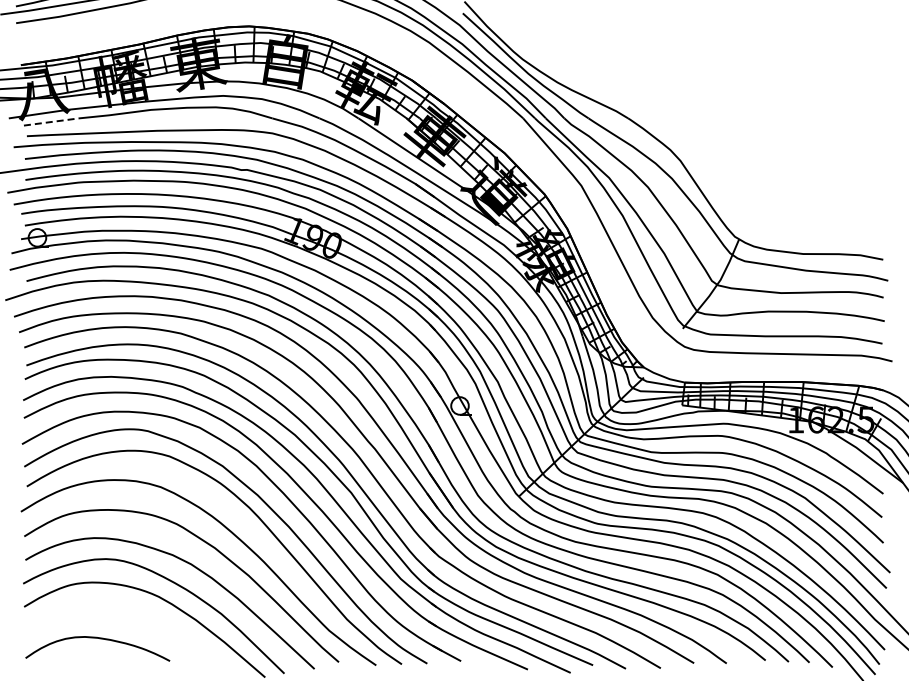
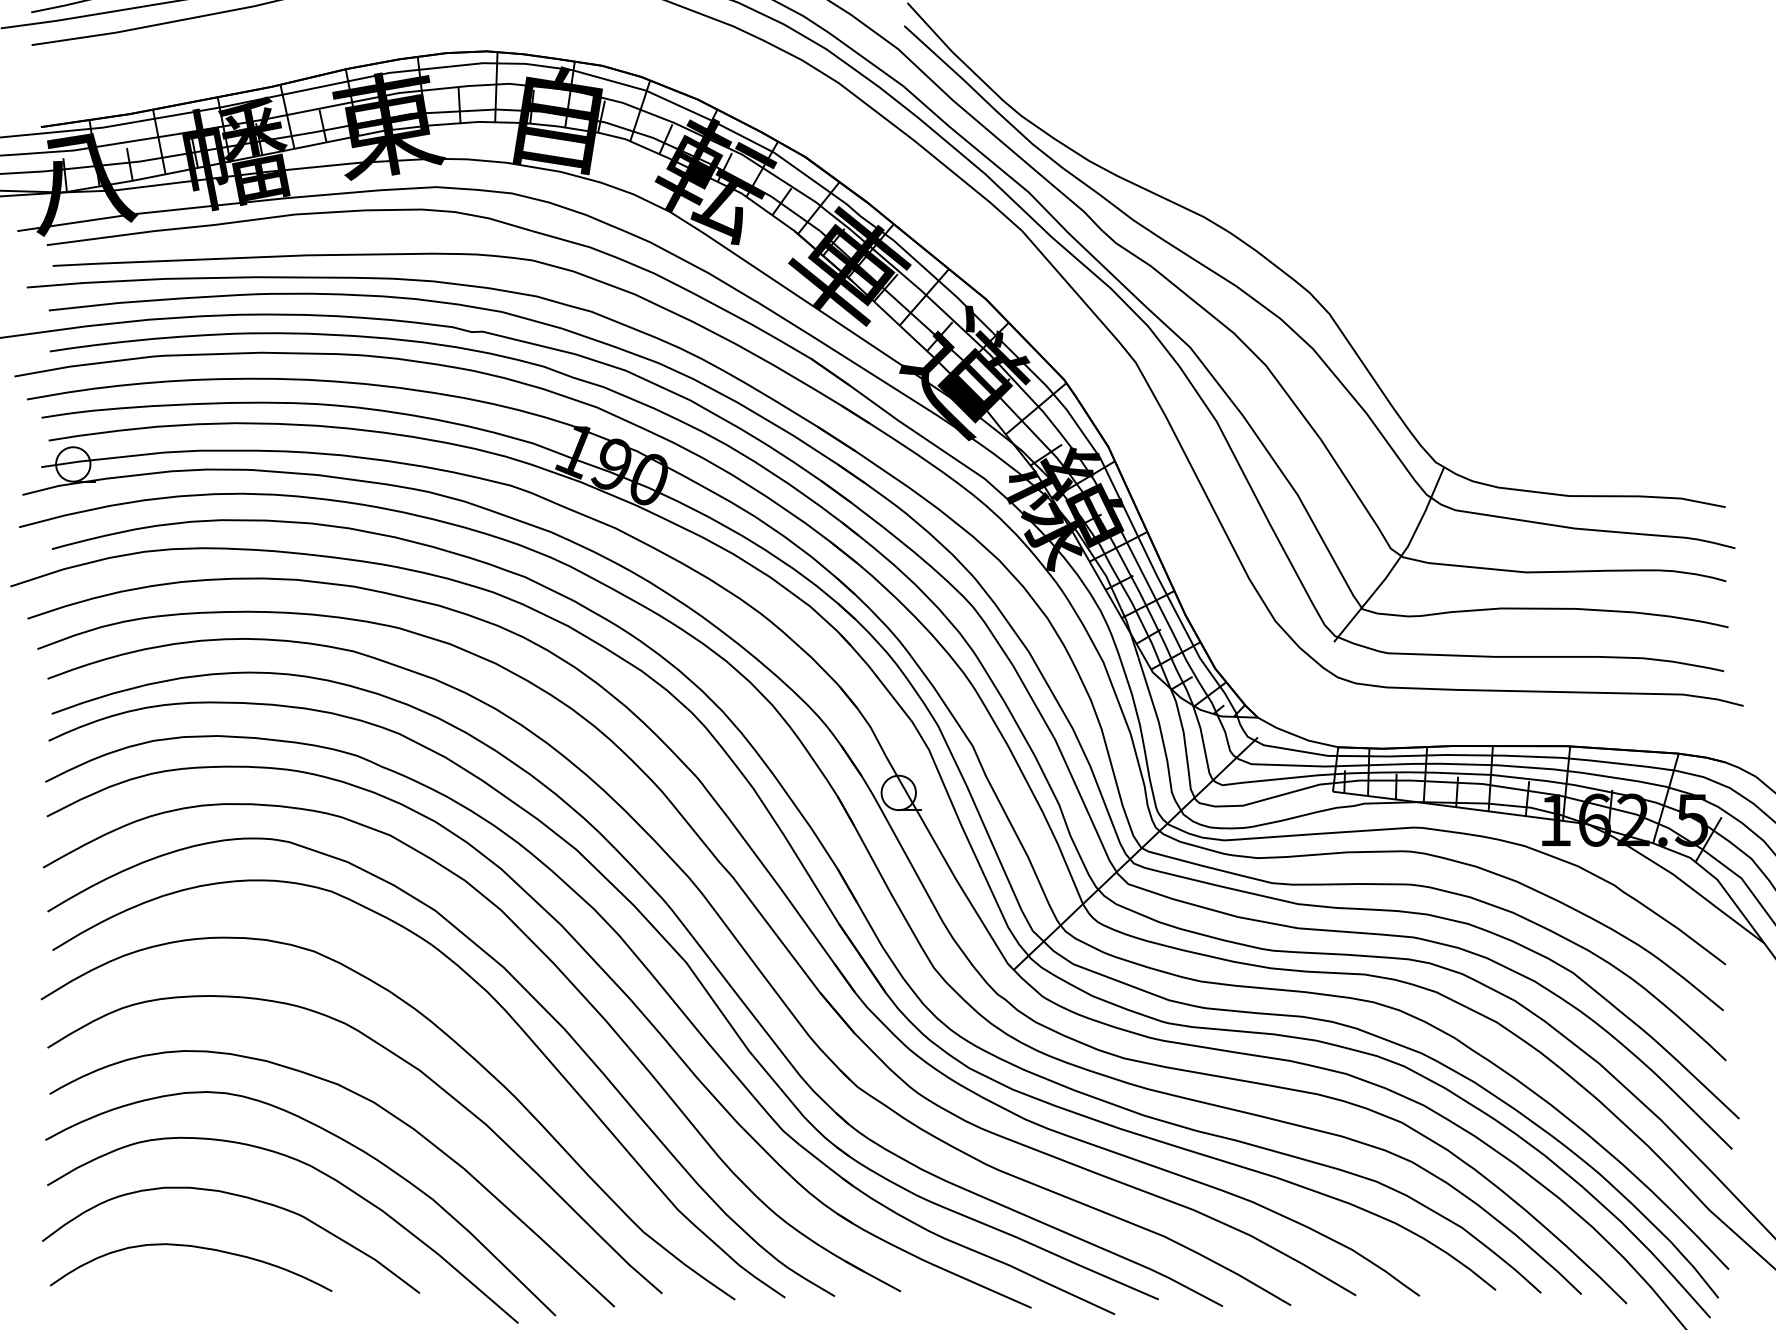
line: (51, 122) -> (100, 239), dashed -> solid
curve: (122, 613) -> (239, 1198), added

